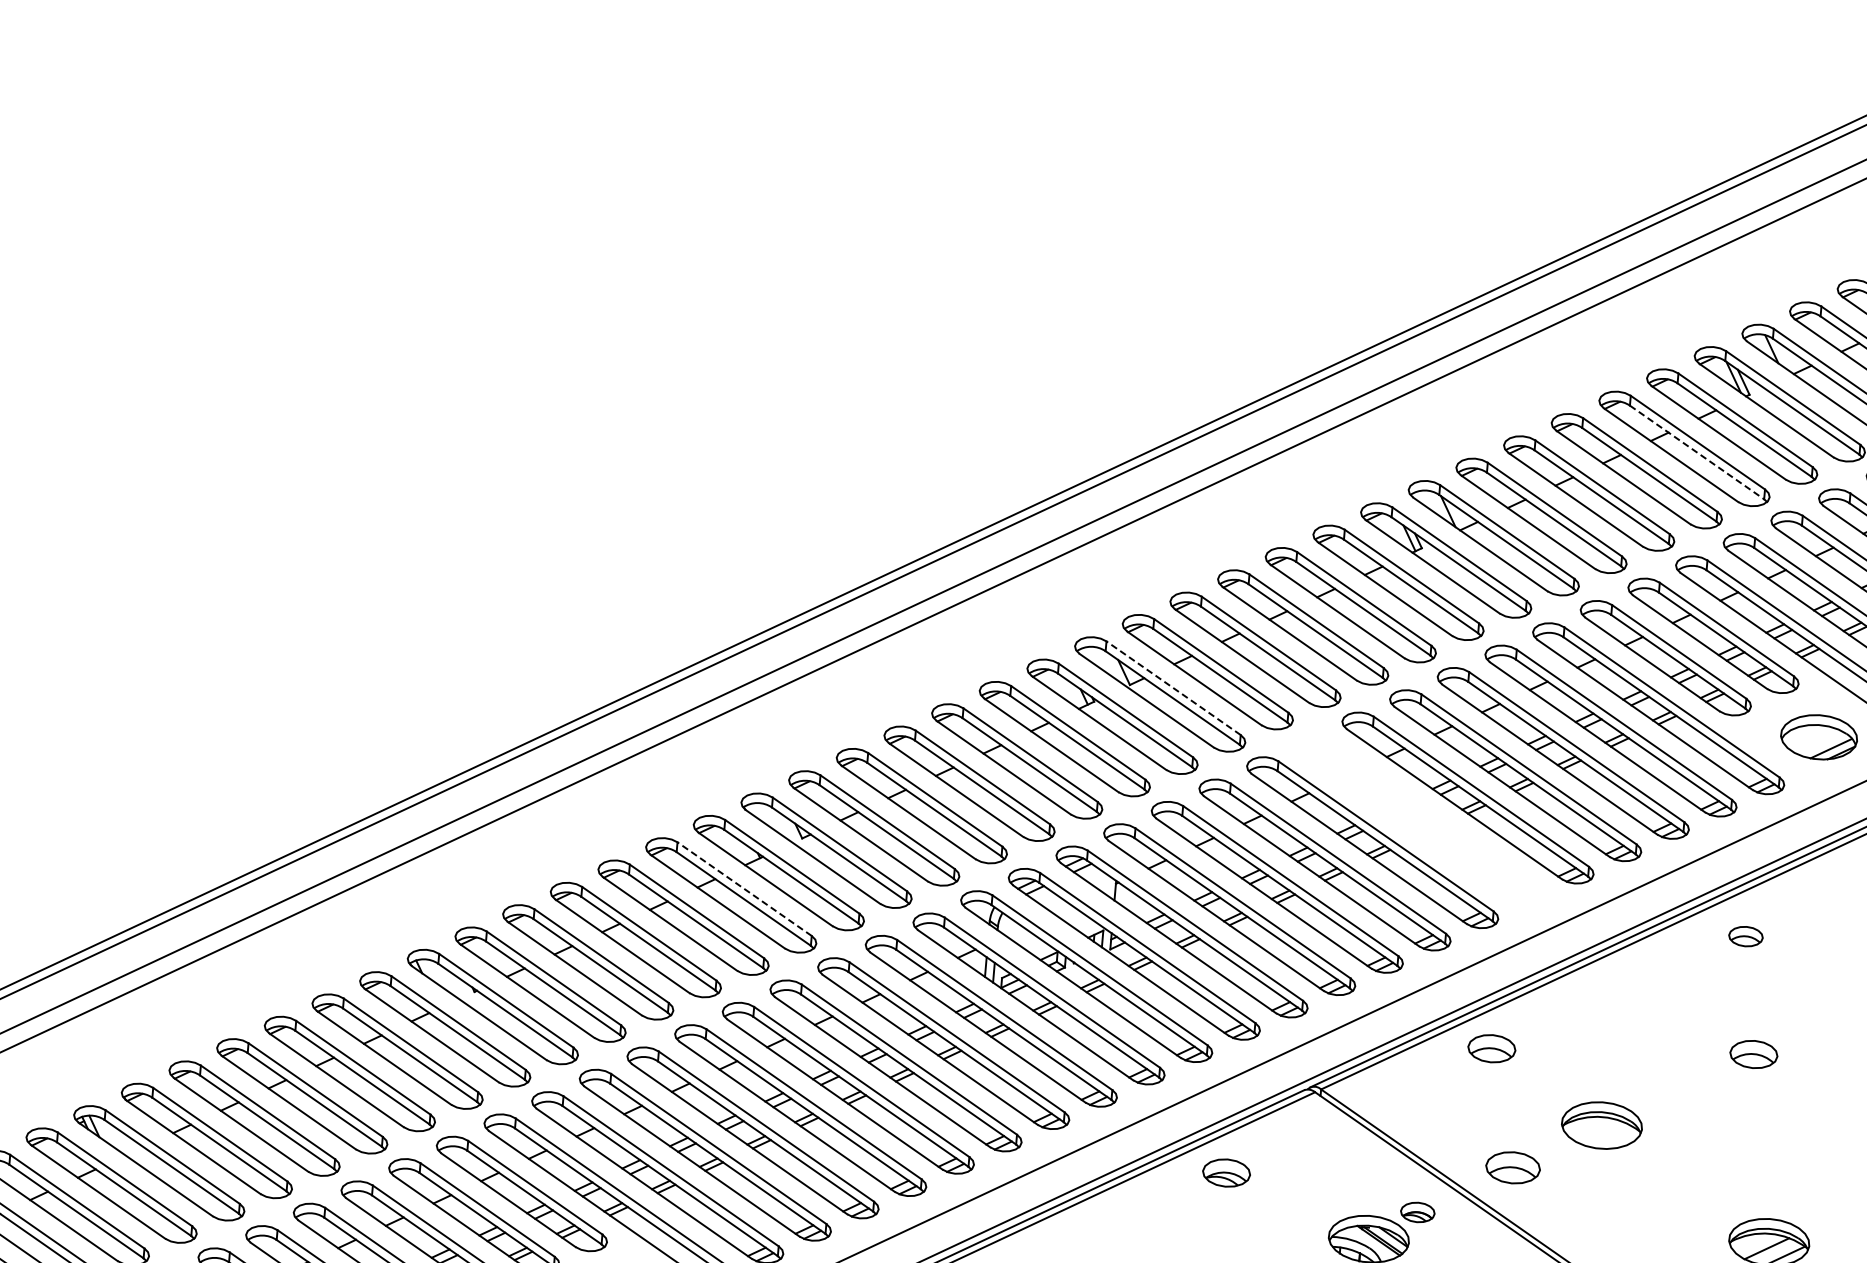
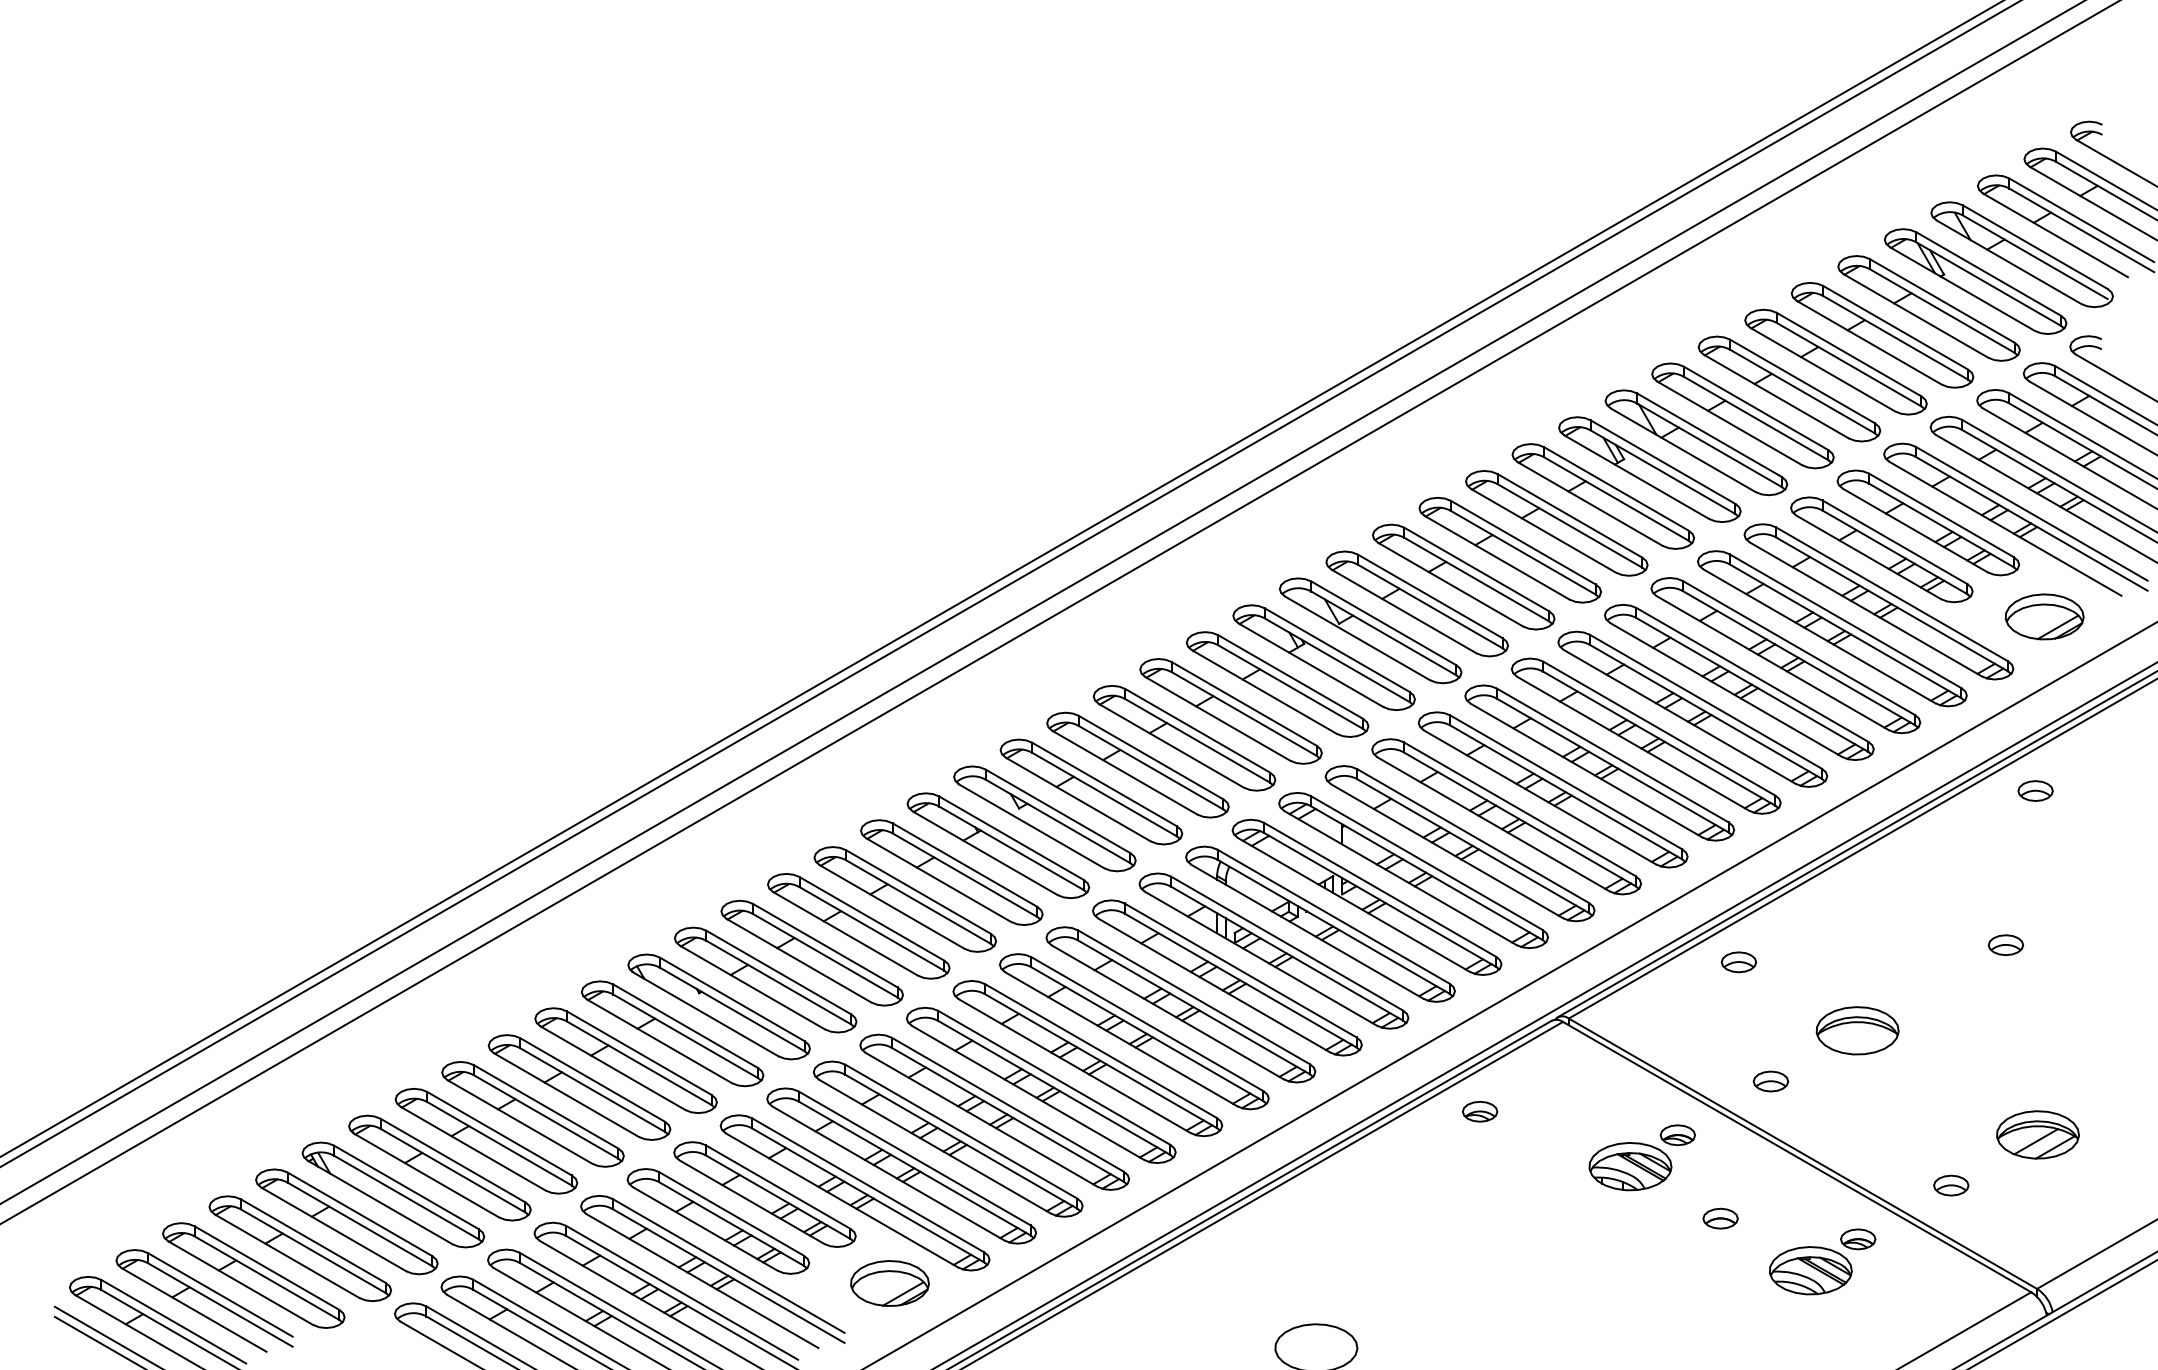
line: (1696, 452) -> (1895, 337), dashed -> solid
line: (1173, 688) -> (1383, 623), dashed -> solid
part: (1419, 819) -> (1645, 735), added
line: (744, 889) -> (964, 865), dashed -> solid
part: (1745, 936) -> (2035, 790), moved
part: (1491, 1048) -> (1738, 962), size x0.71
part: (1753, 1053) -> (2005, 944), size x0.71
part: (1512, 1167) -> (1770, 1081), size x0.62
part: (1227, 1172) -> (1480, 1111), size x0.71

